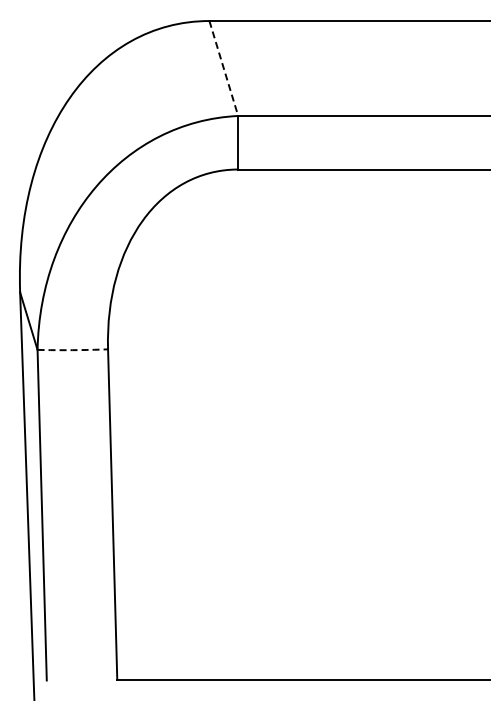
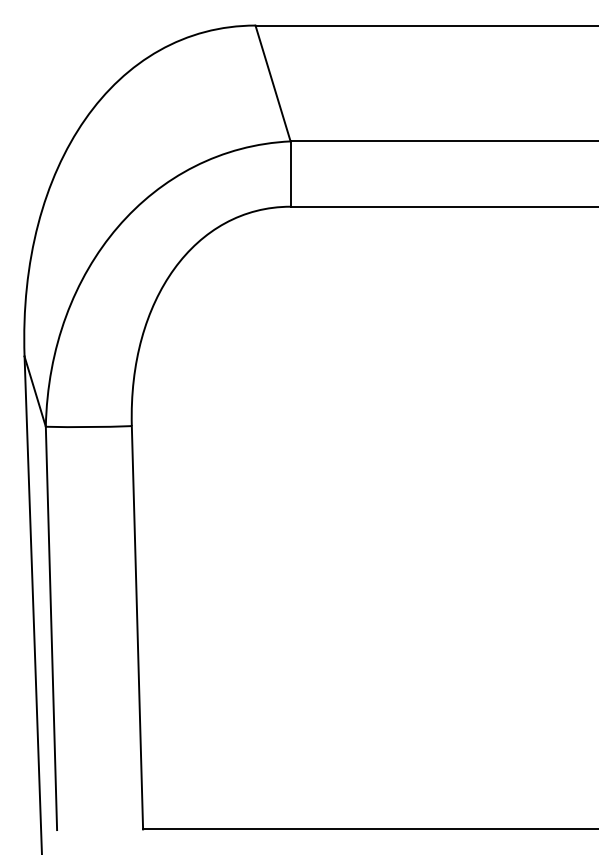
line: (223, 68) -> (272, 83), dashed -> solid
arc: (72, 350) -> (88, 427), dashed -> solid

